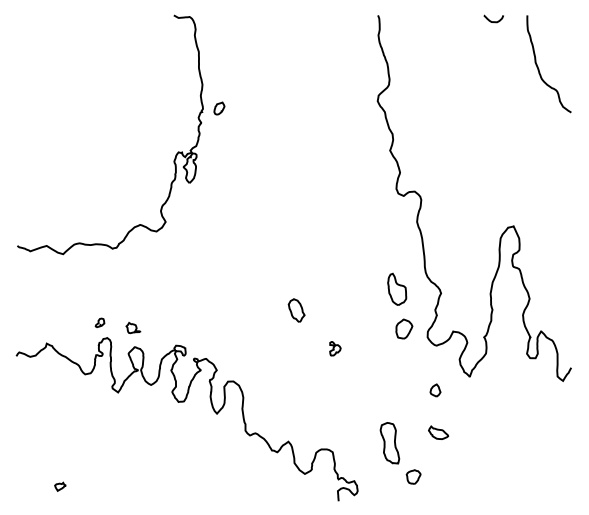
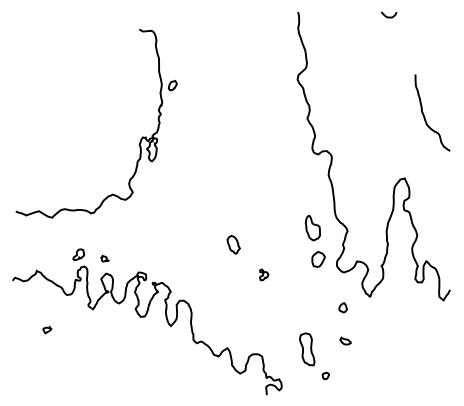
curve: (538, 66) -> (424, 114), moved
part: (175, 154) -> (140, 139), moved
part: (99, 322) -> (78, 254), size x1.6
part: (133, 328) -> (105, 258), size x0.7
part: (438, 432) -> (345, 340), size x0.7
part: (413, 476) -> (325, 375), size x0.6
part: (60, 486) -> (47, 329), moved

